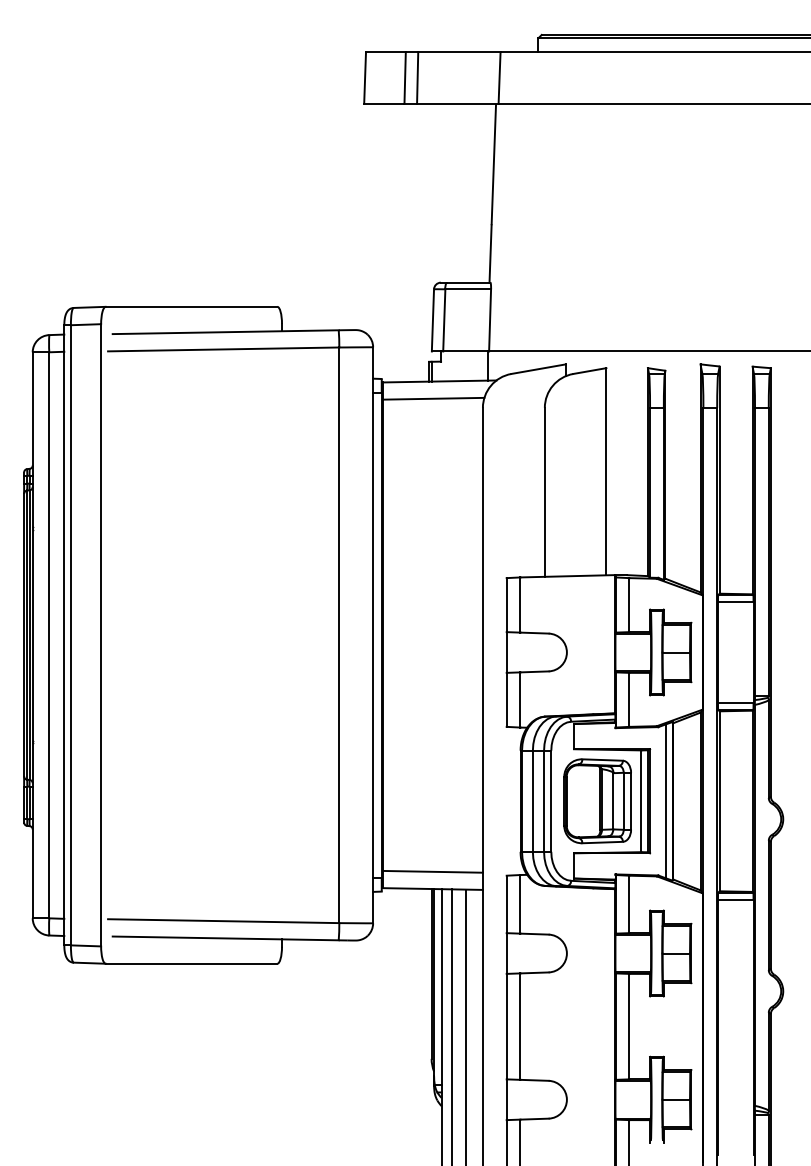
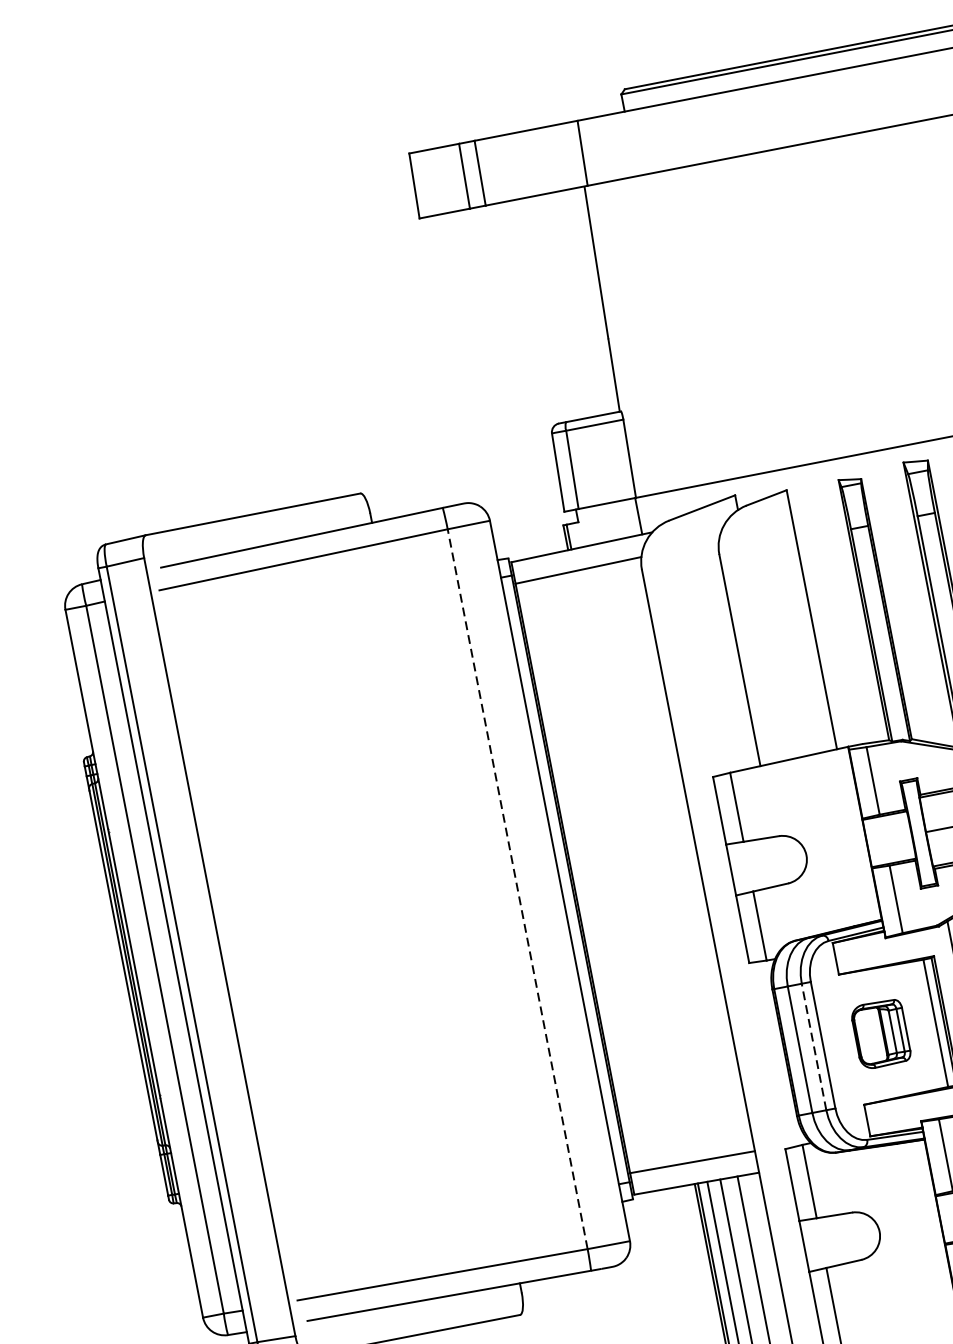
line: (339, 635) -> (517, 889), solid -> dashed
line: (544, 801) -> (814, 1047), solid -> dashed
part: (597, 801) -> (880, 1034), size x0.6

